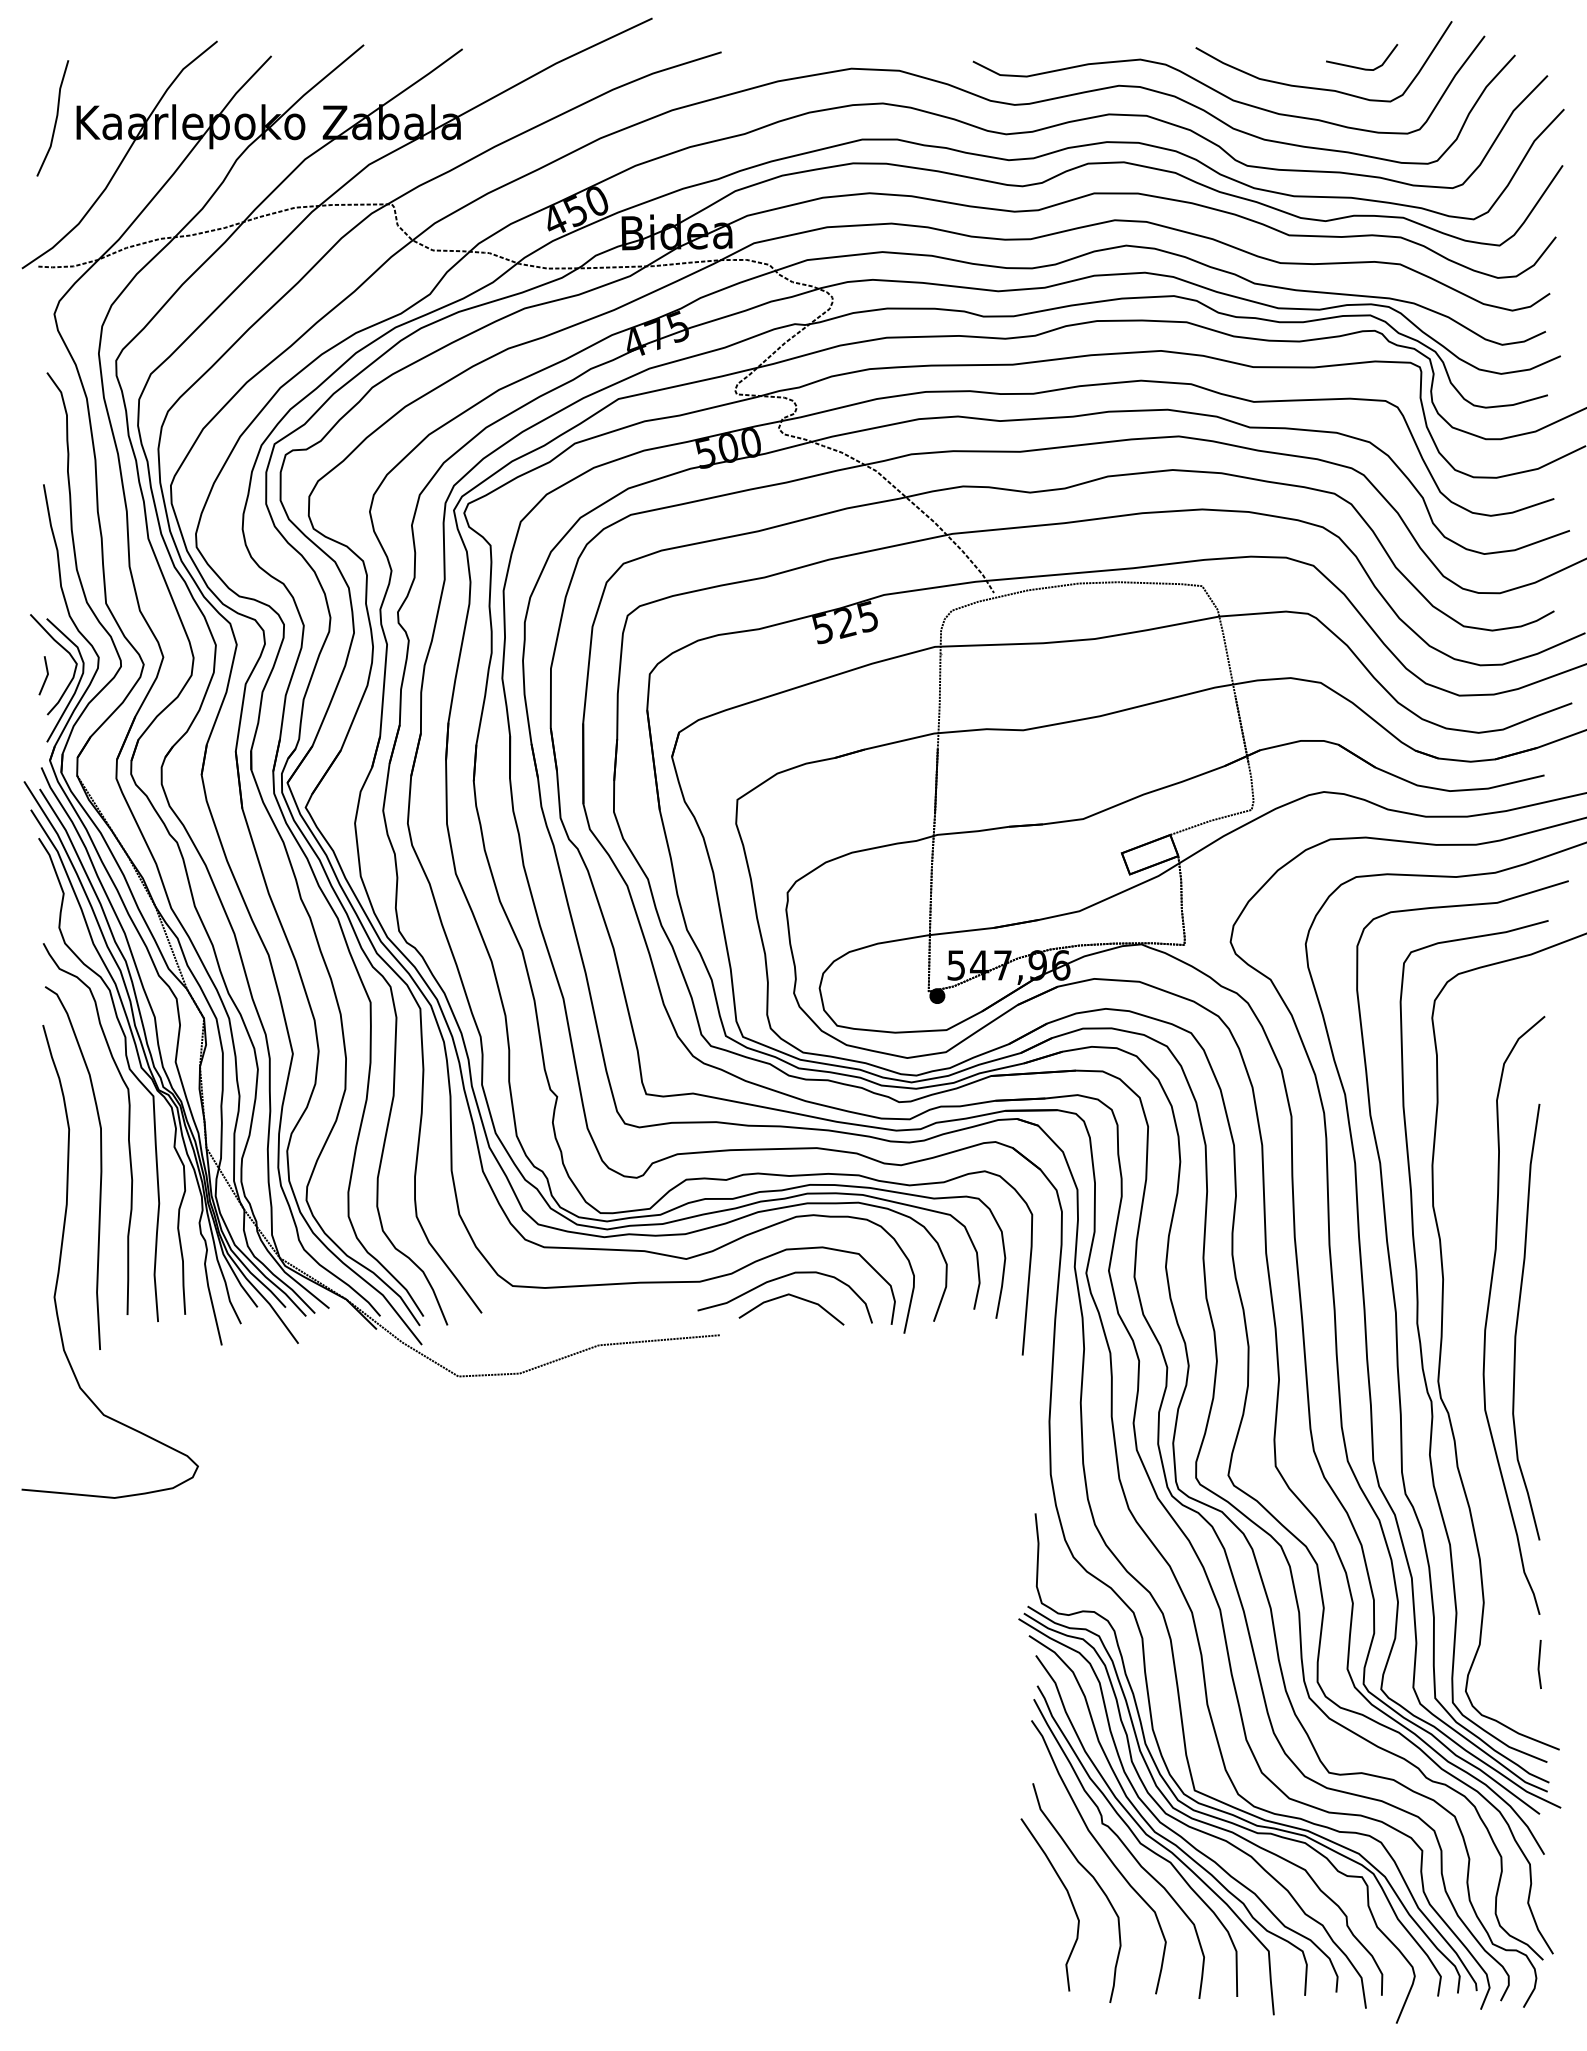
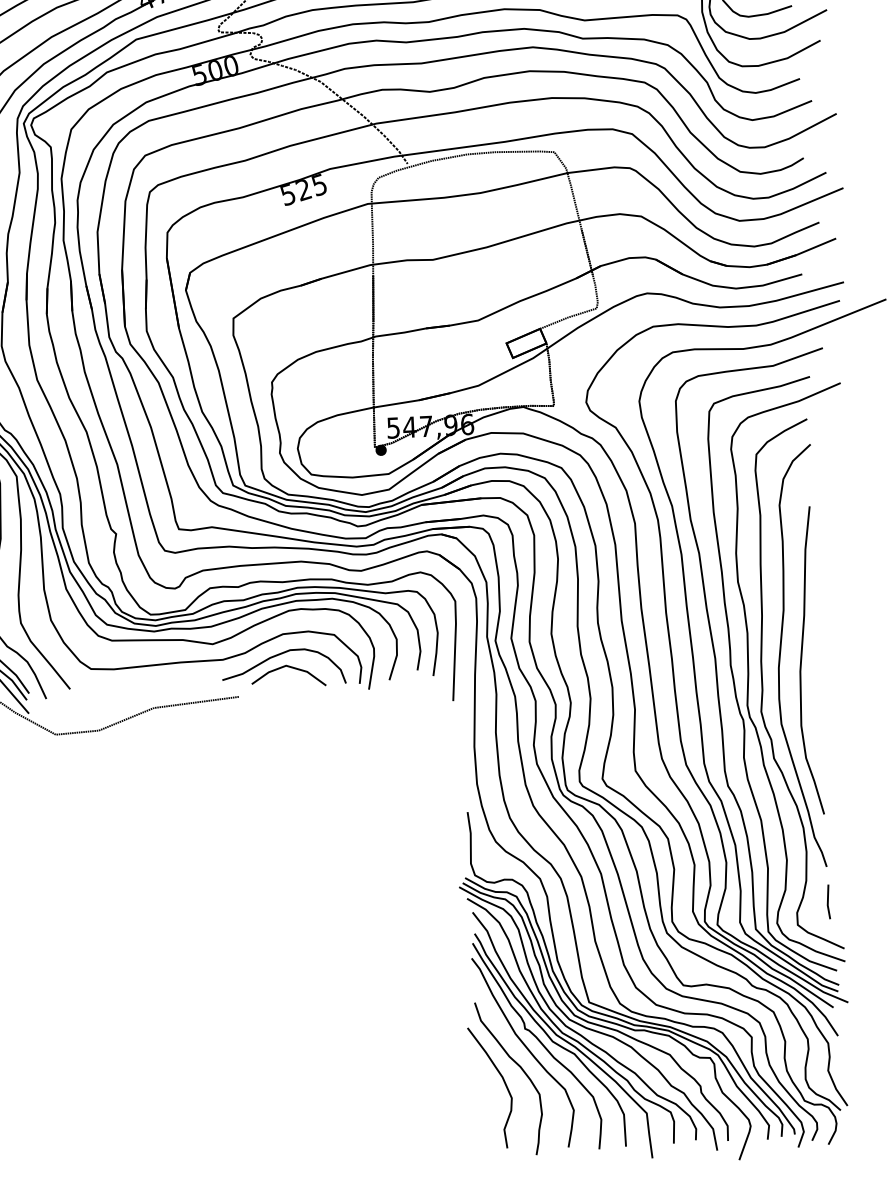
curve: (1461, 1355) -> (762, 686), added

